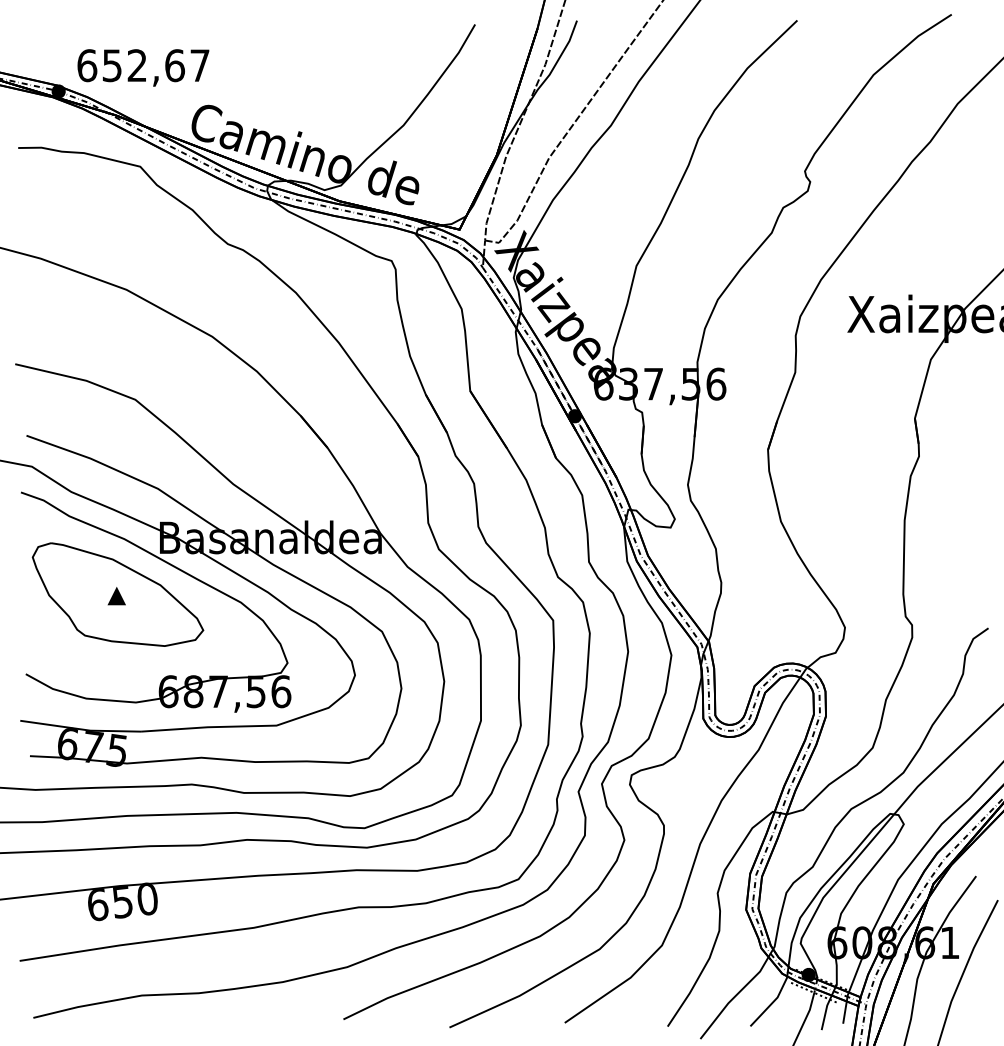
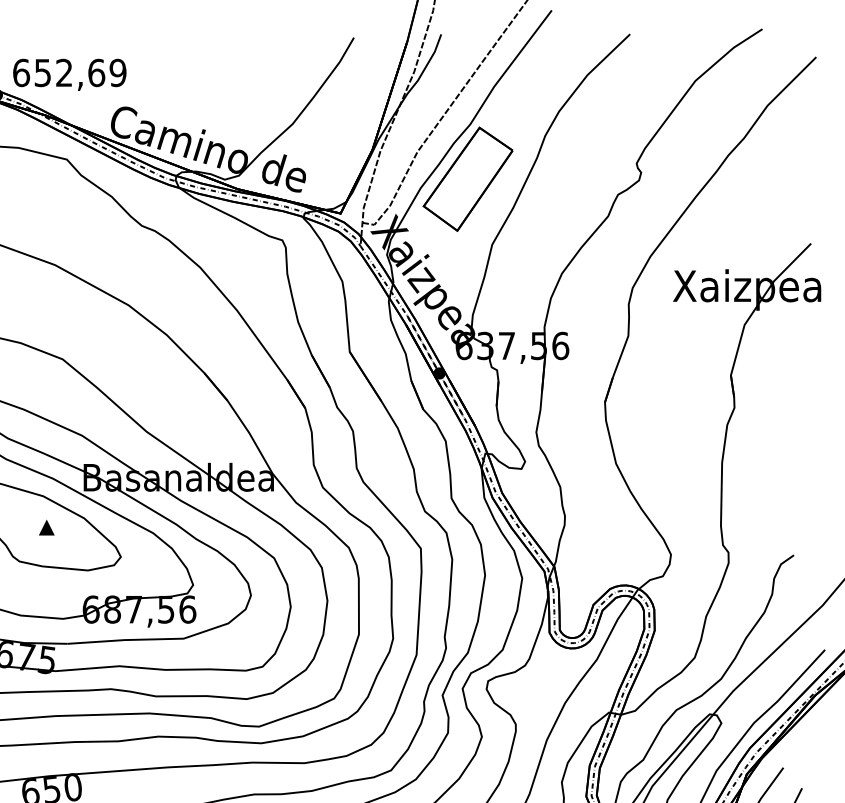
text: (199, 65) -> (117, 72), 652,67 -> 652,69
part: (607, 189) -> (467, 179), added

